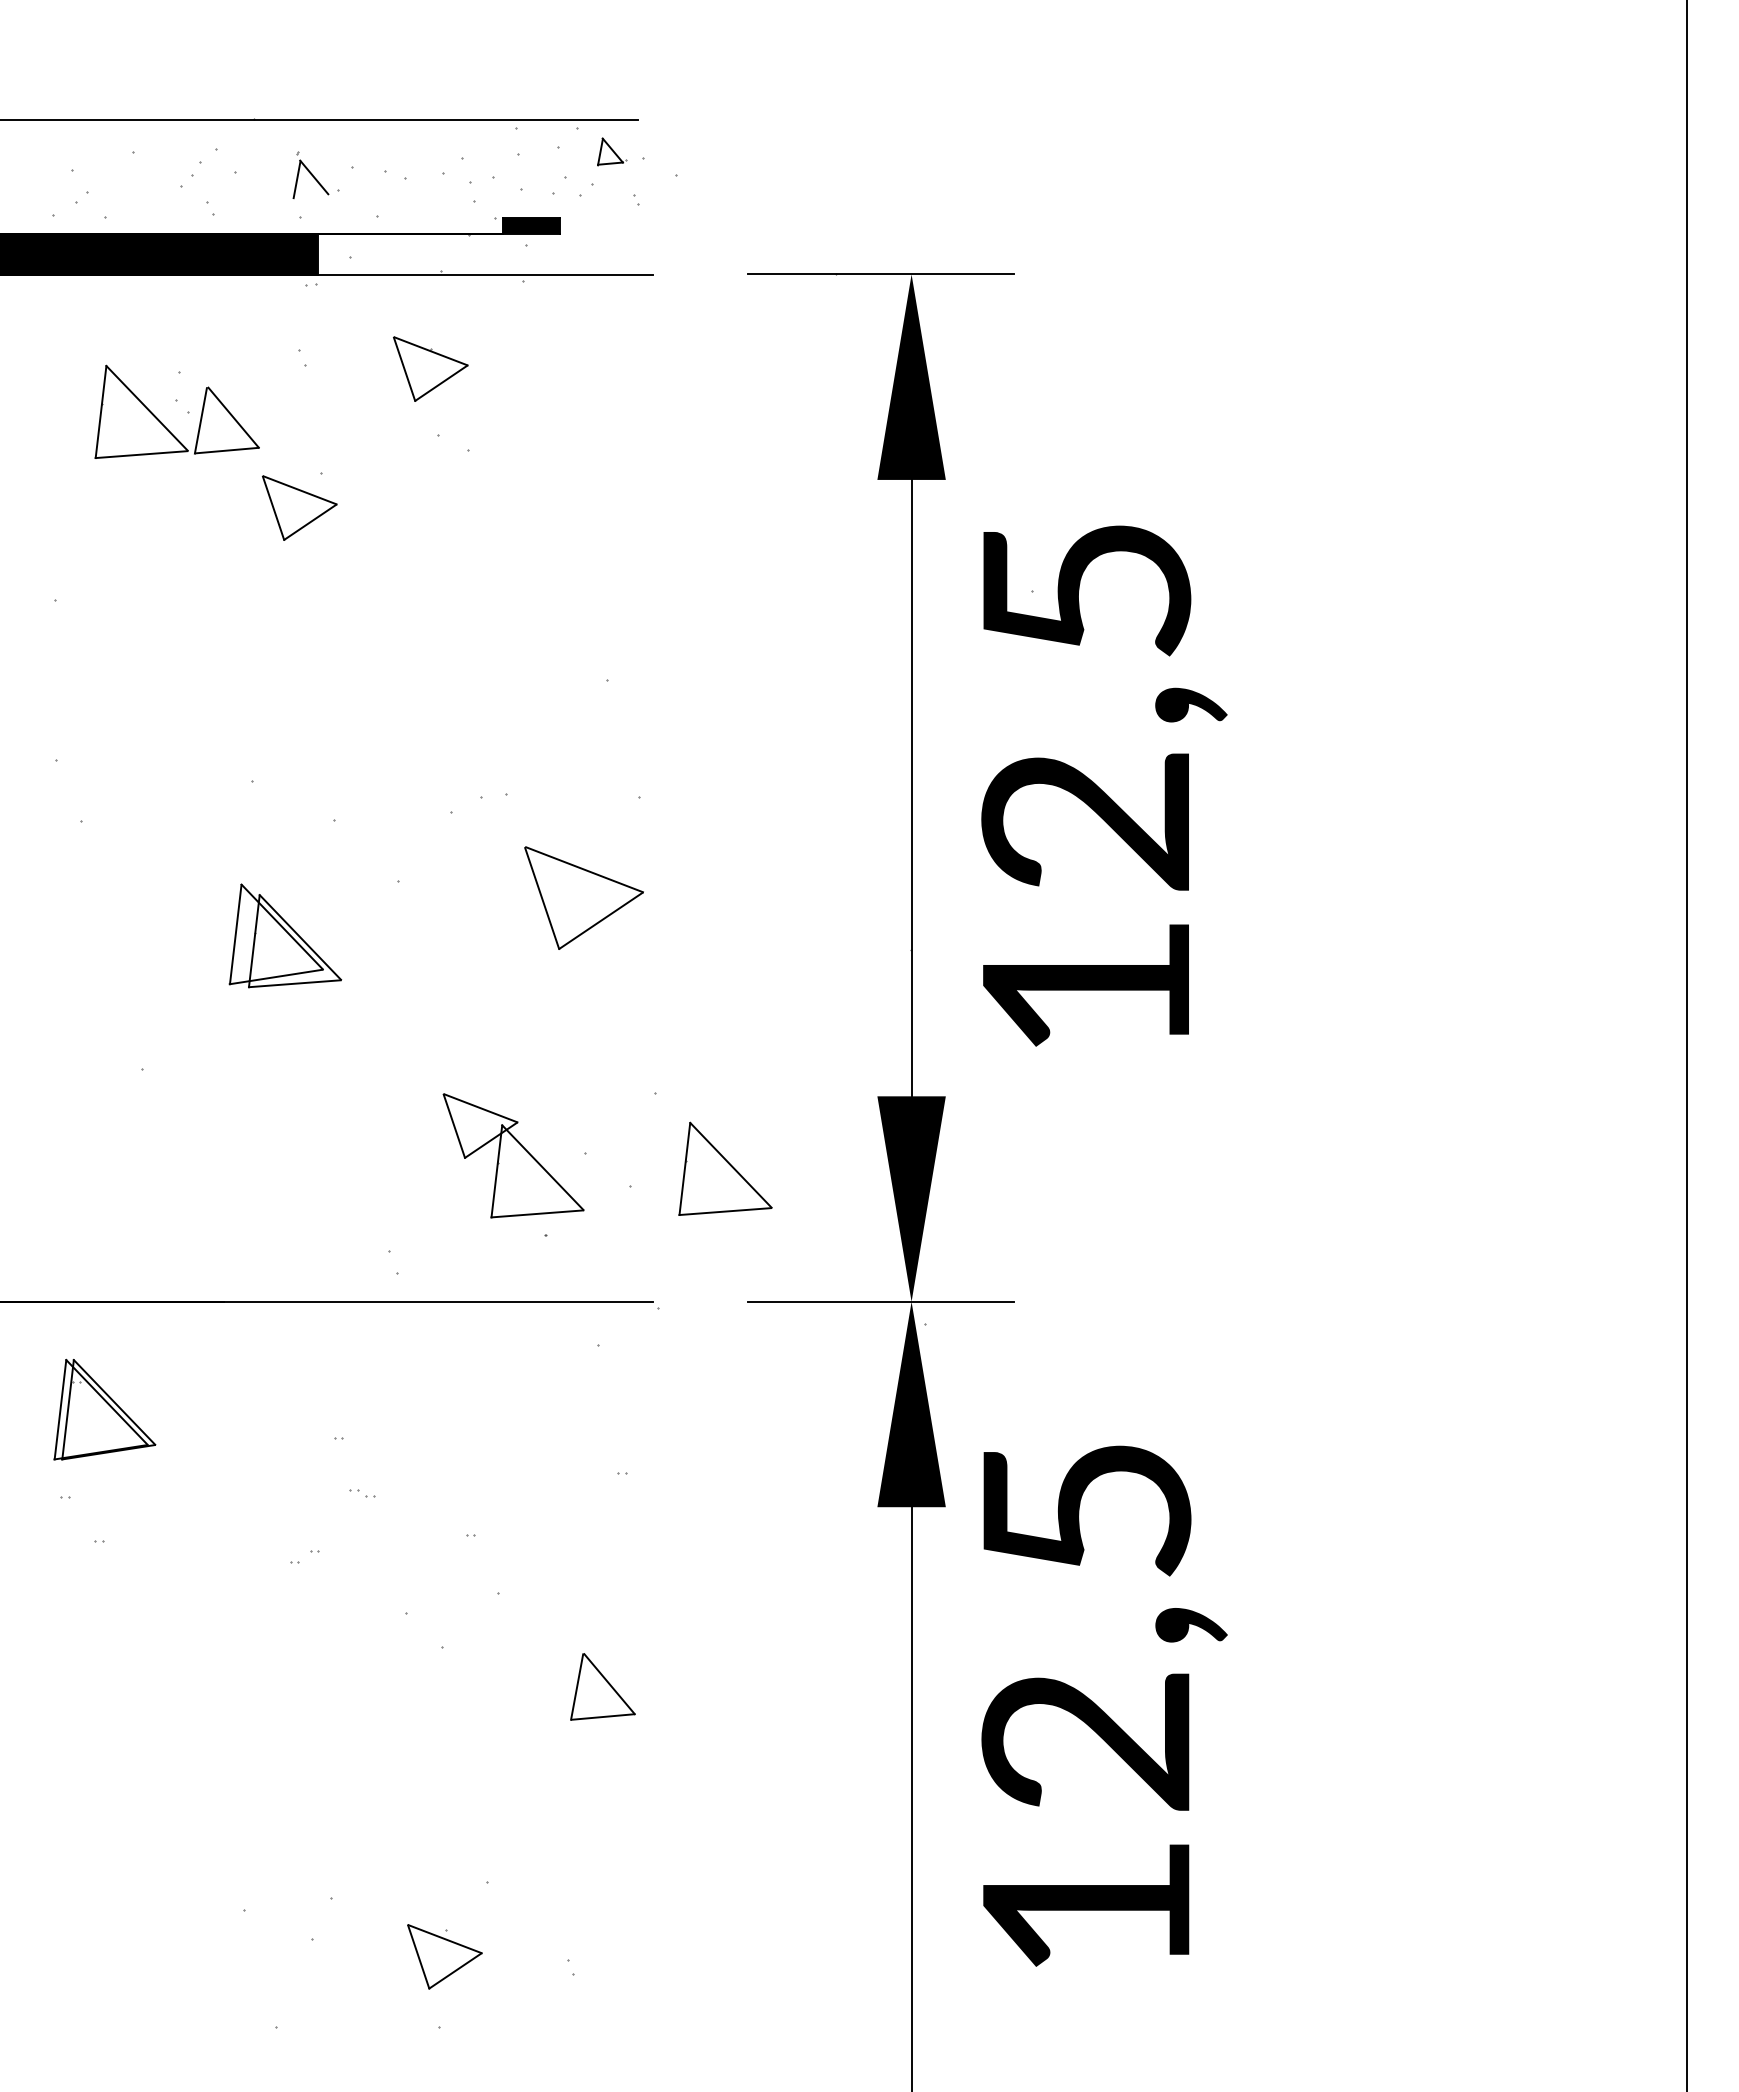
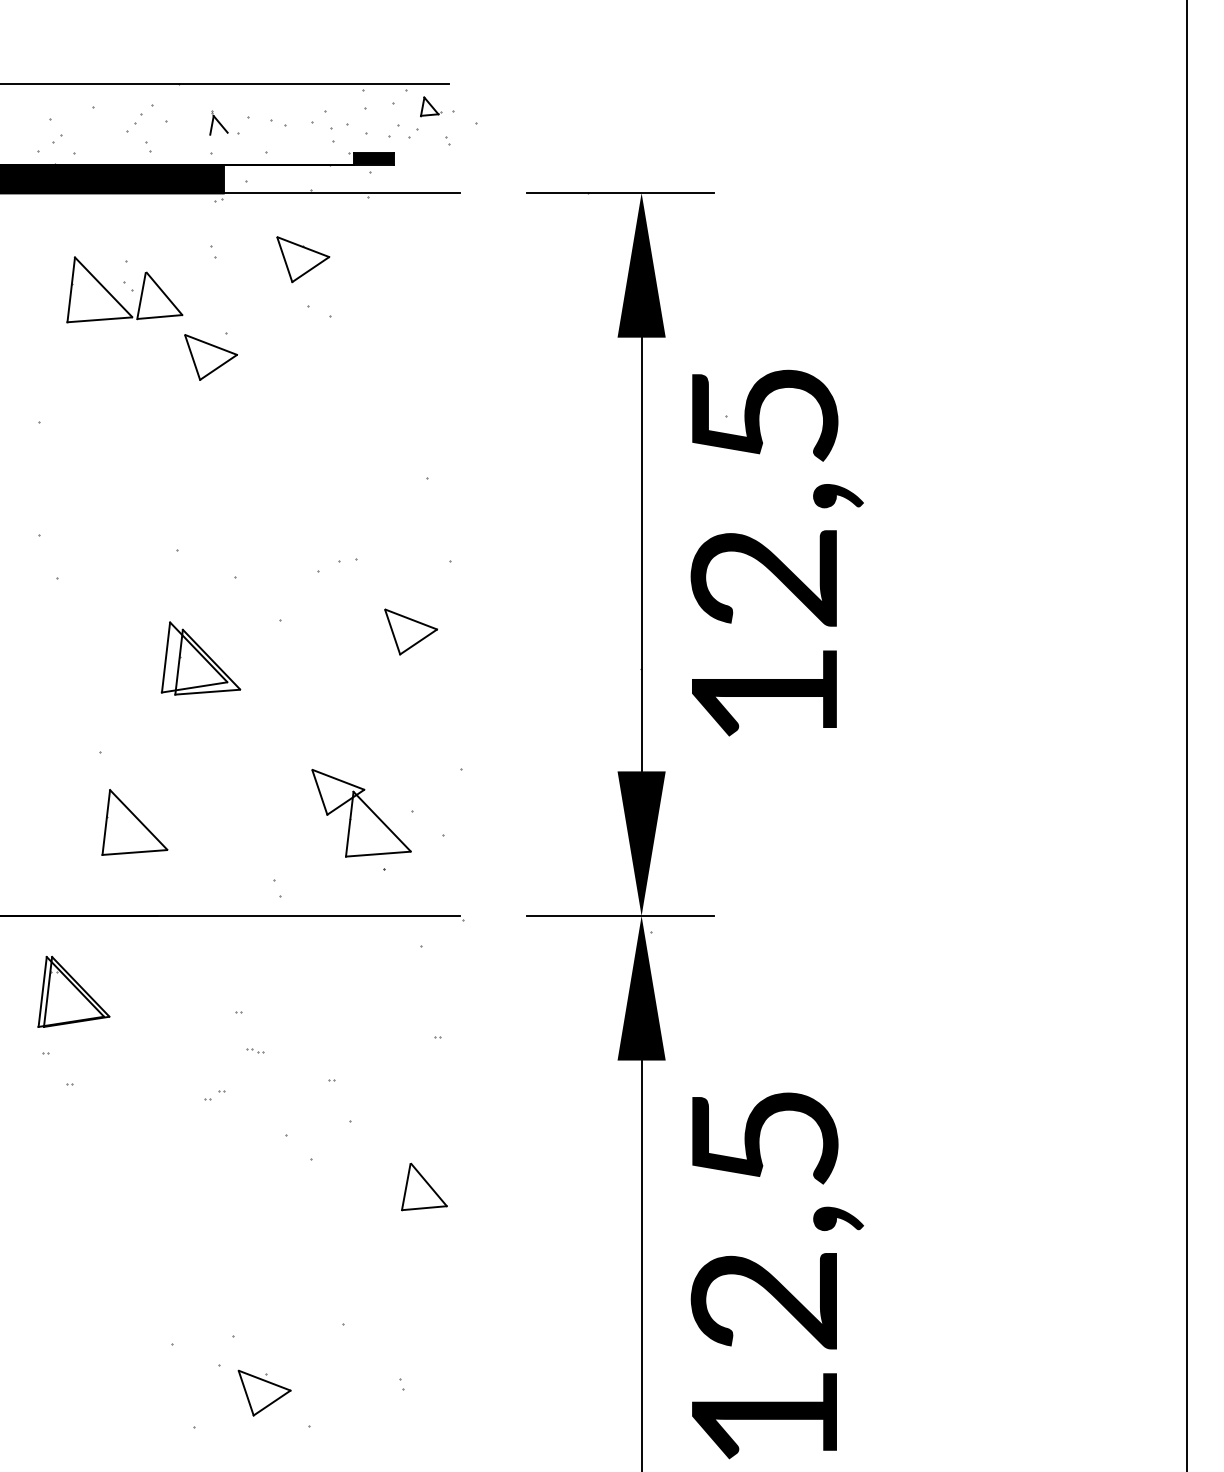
part: (310, 174) -> (218, 122), size x0.71
part: (583, 898) -> (410, 632), size x0.62
part: (725, 1168) -> (134, 822), moved
text: (1104, 1705) -> (777, 1275), moved
part: (444, 1956) -> (264, 1392), moved

